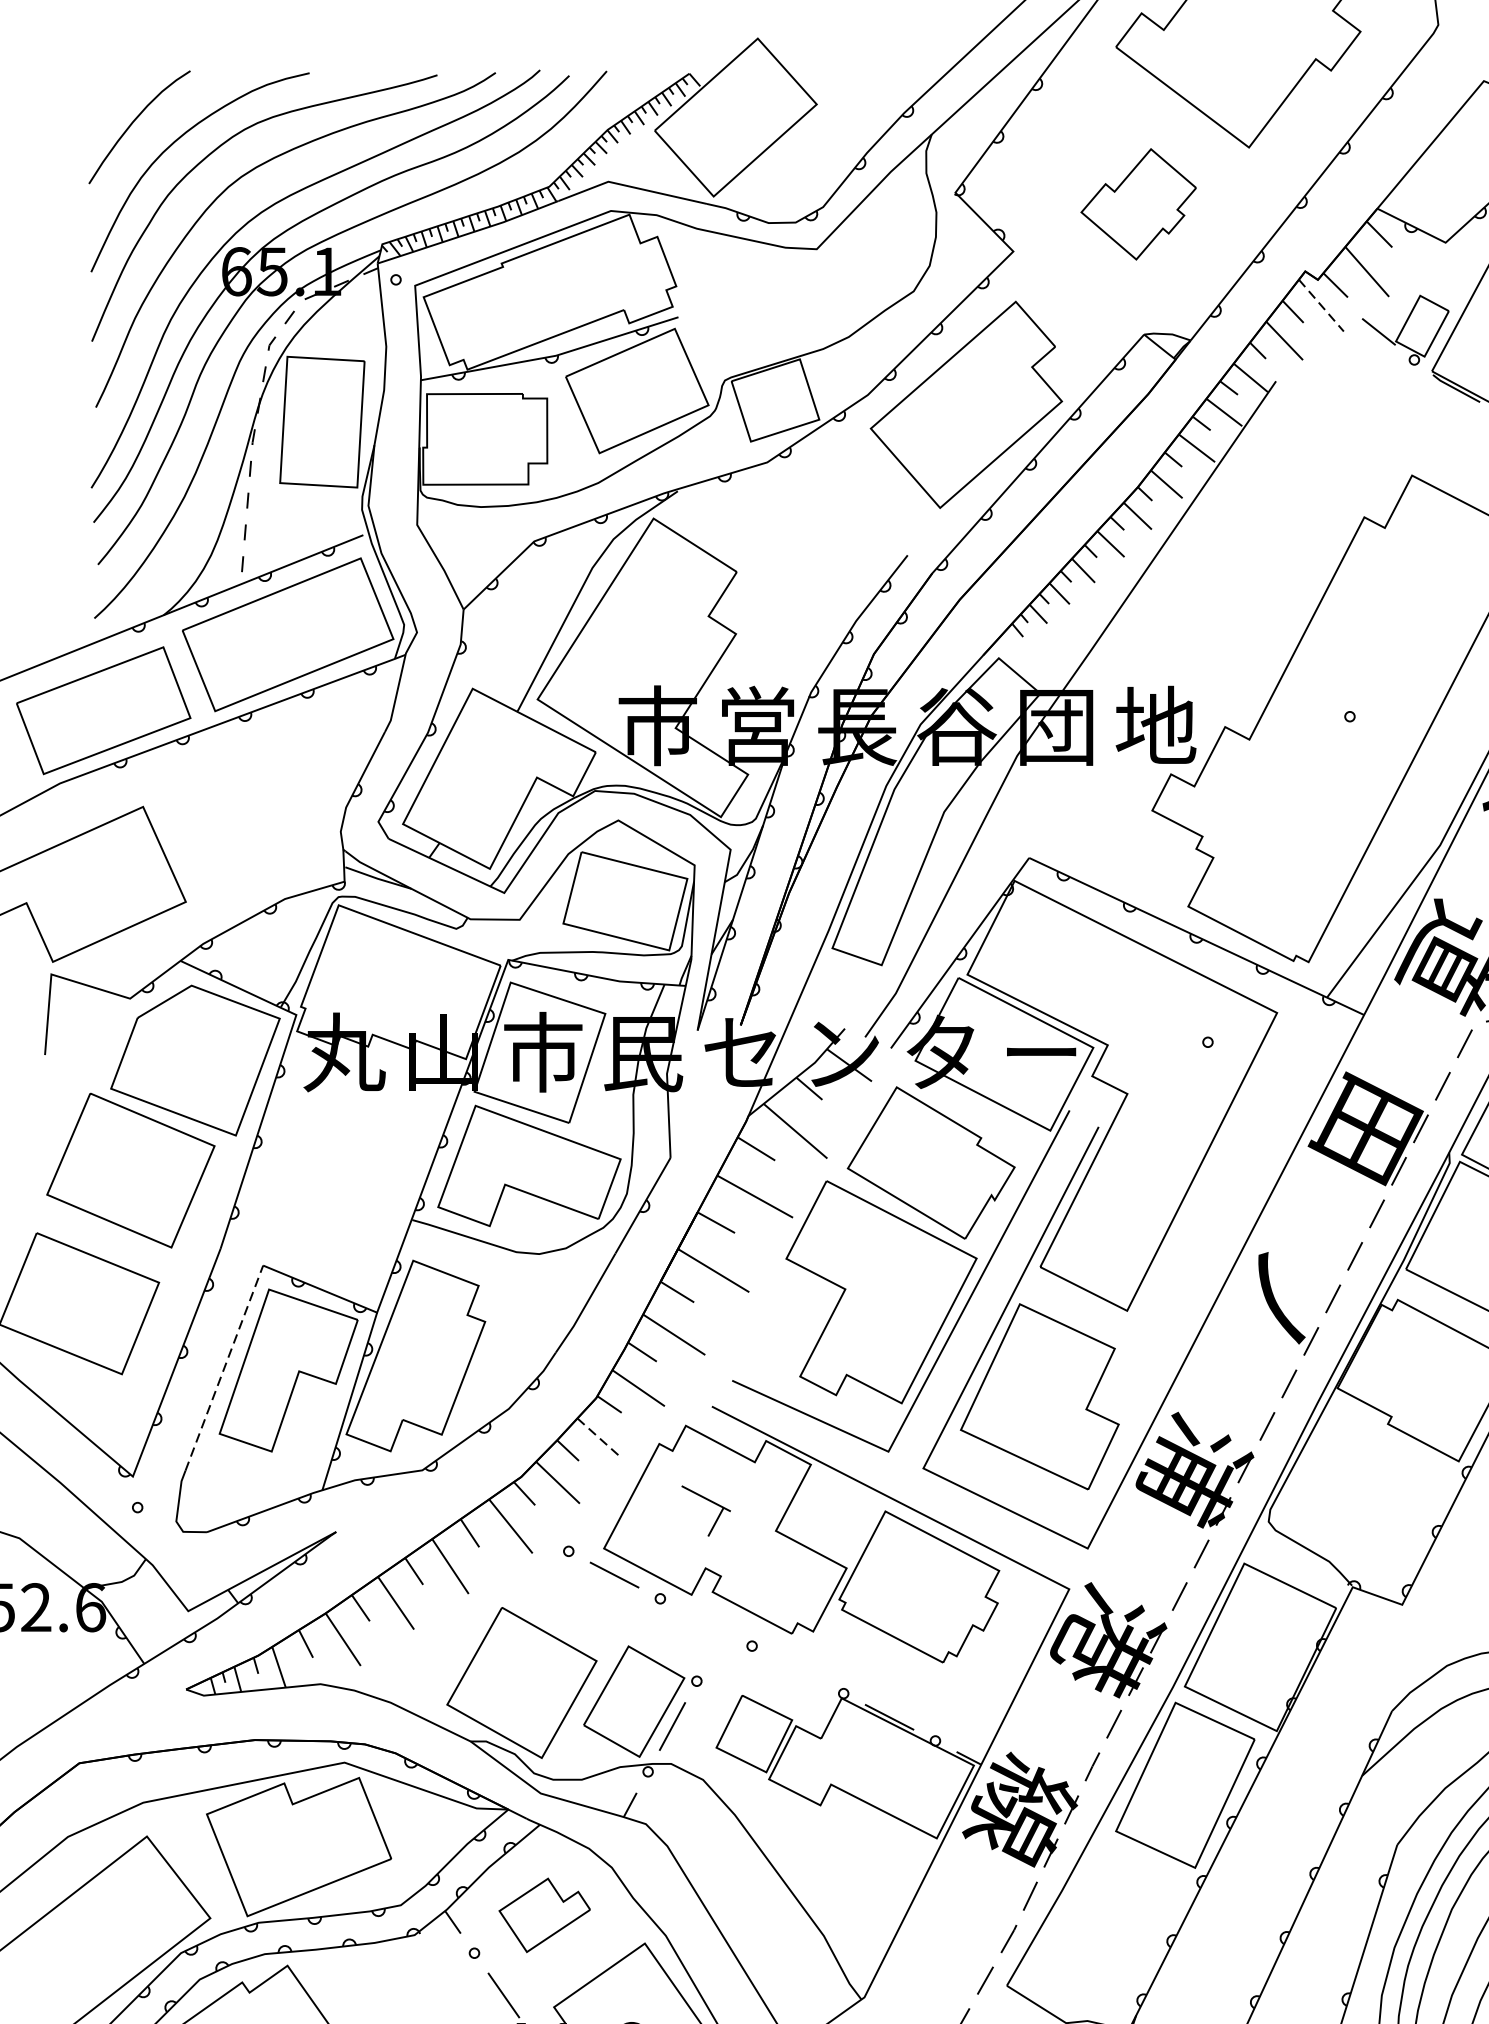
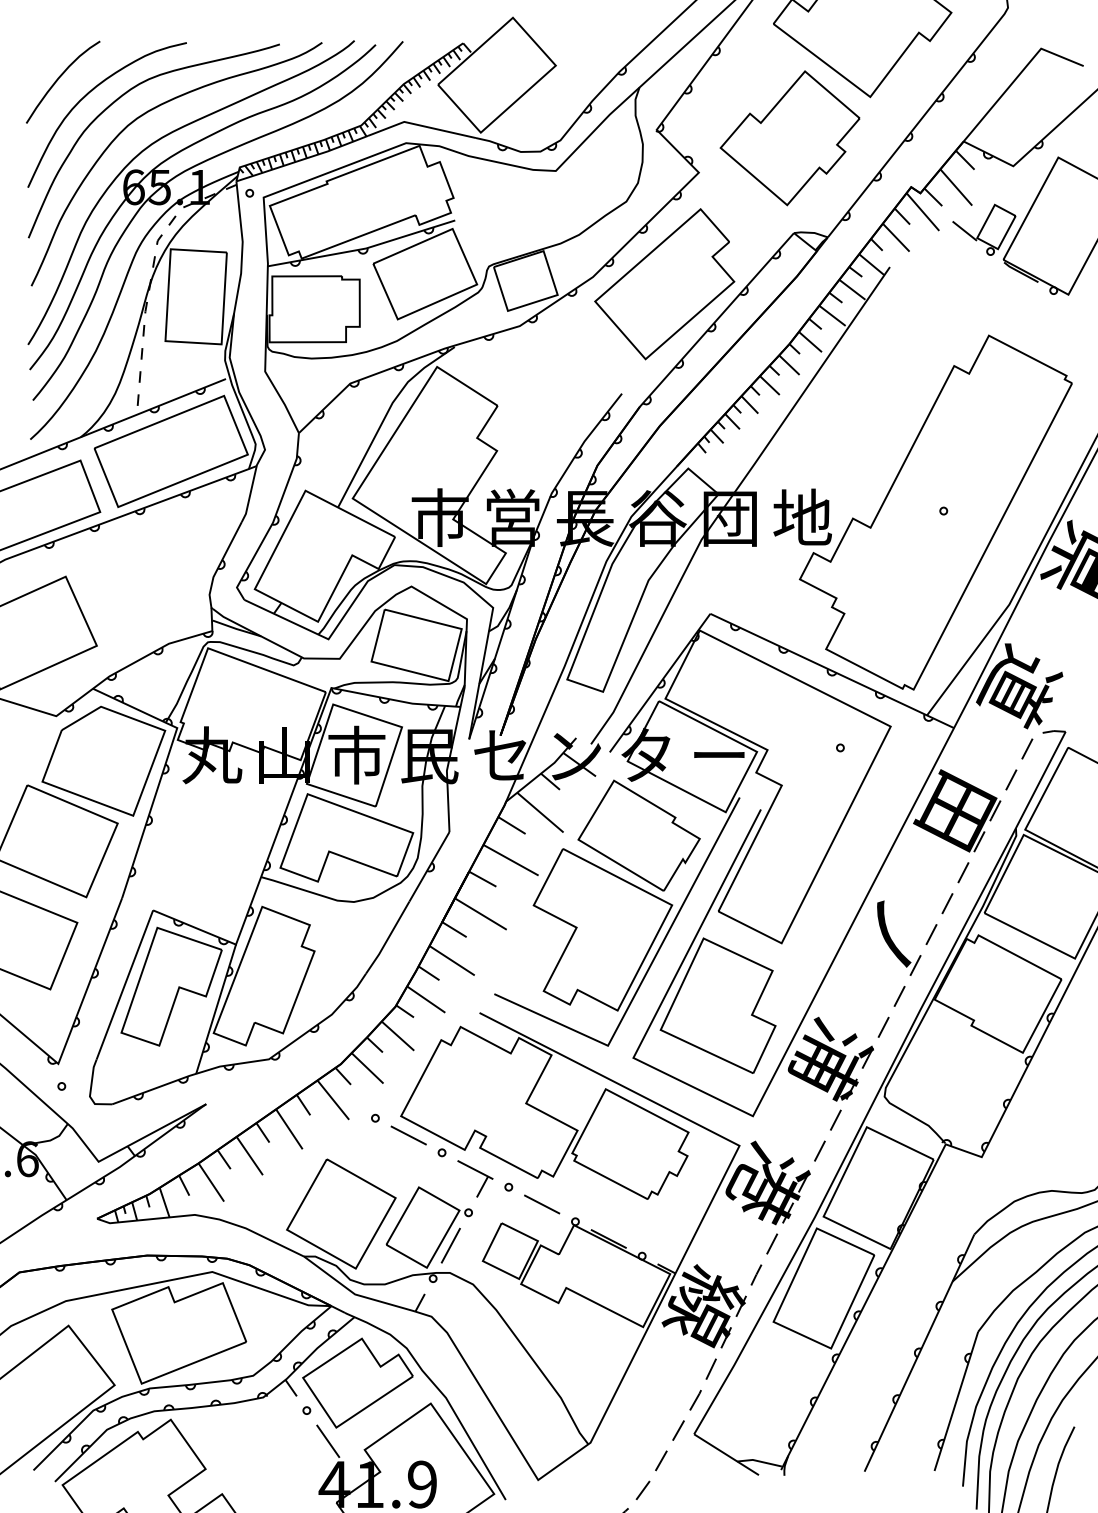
part: (1137, 204) -> (789, 138), size x1.67
line: (1320, 306) -> (922, 212), dashed -> solid
line: (223, 1368) -> (124, 985), dashed -> solid
line: (599, 1438) -> (397, 1036), dashed -> solid
part: (709, 1502) -> (477, 1172), moved
line: (798, 1669) -> (542, 1204), added
part: (544, 1914) -> (357, 1382), size x1.67

